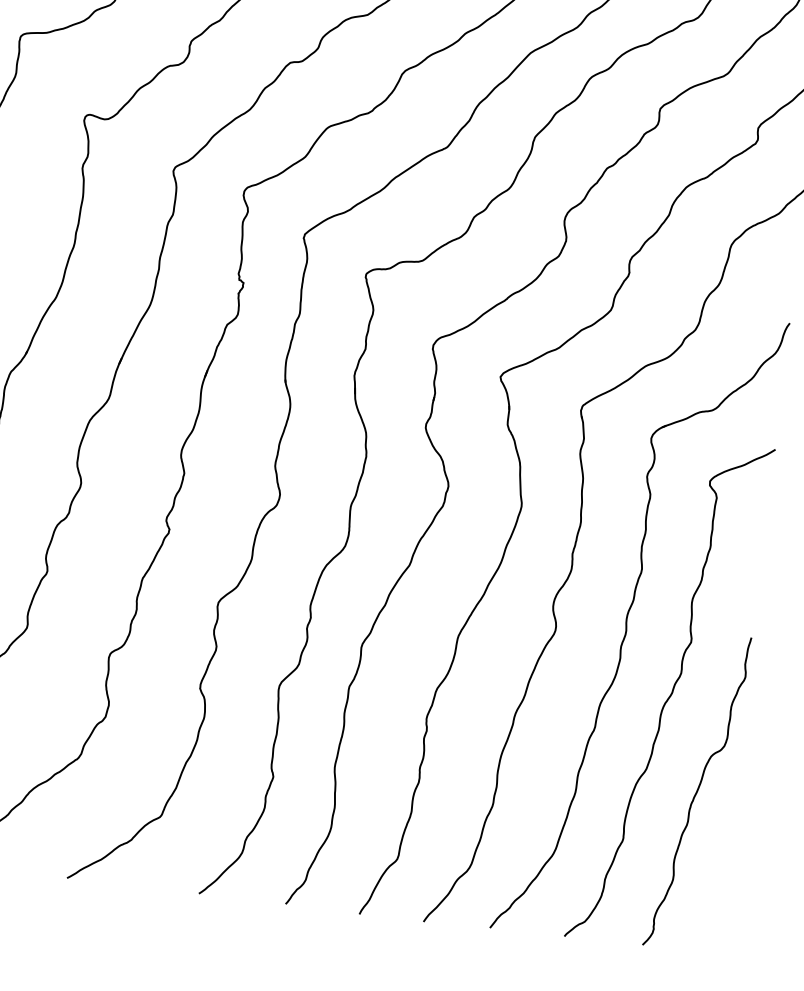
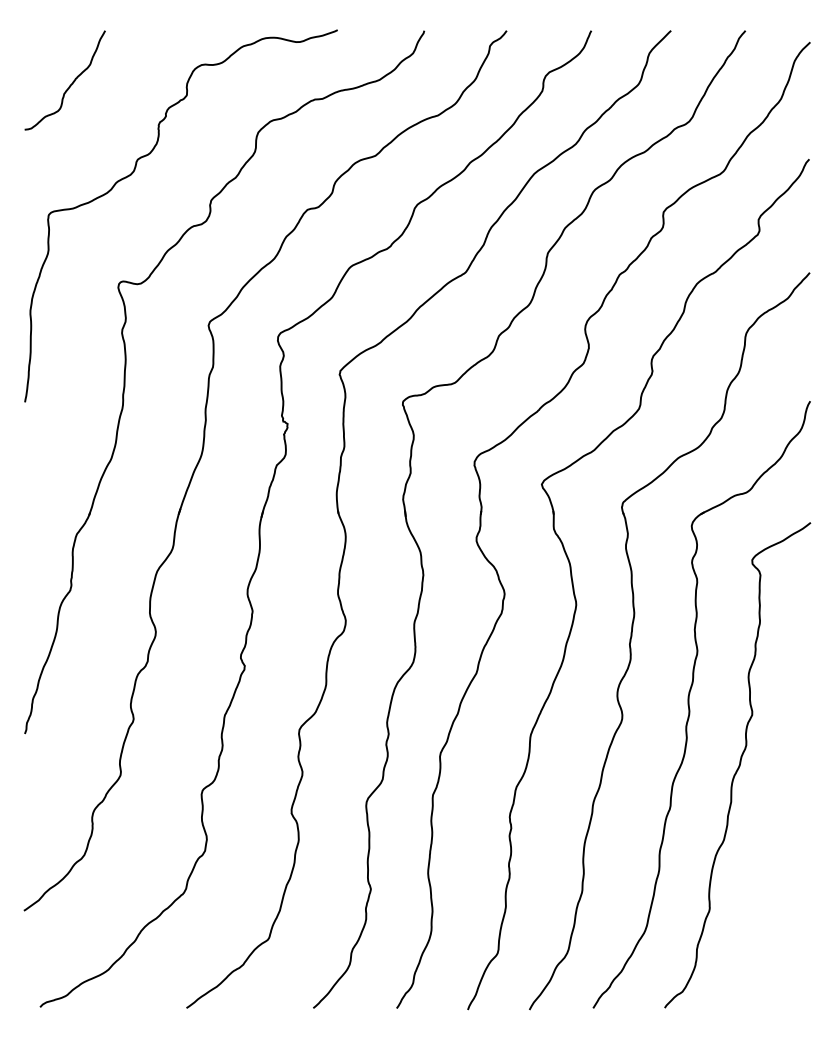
curve: (697, 791) -> (774, 855), removed

